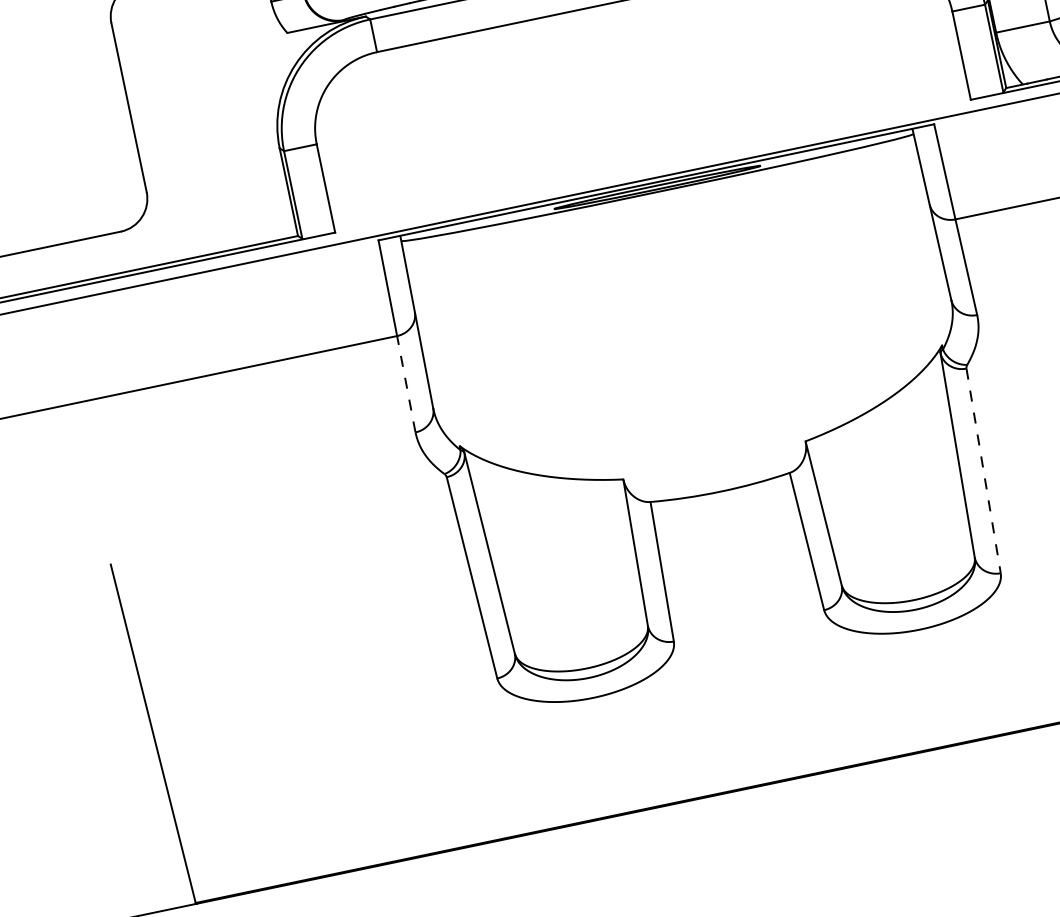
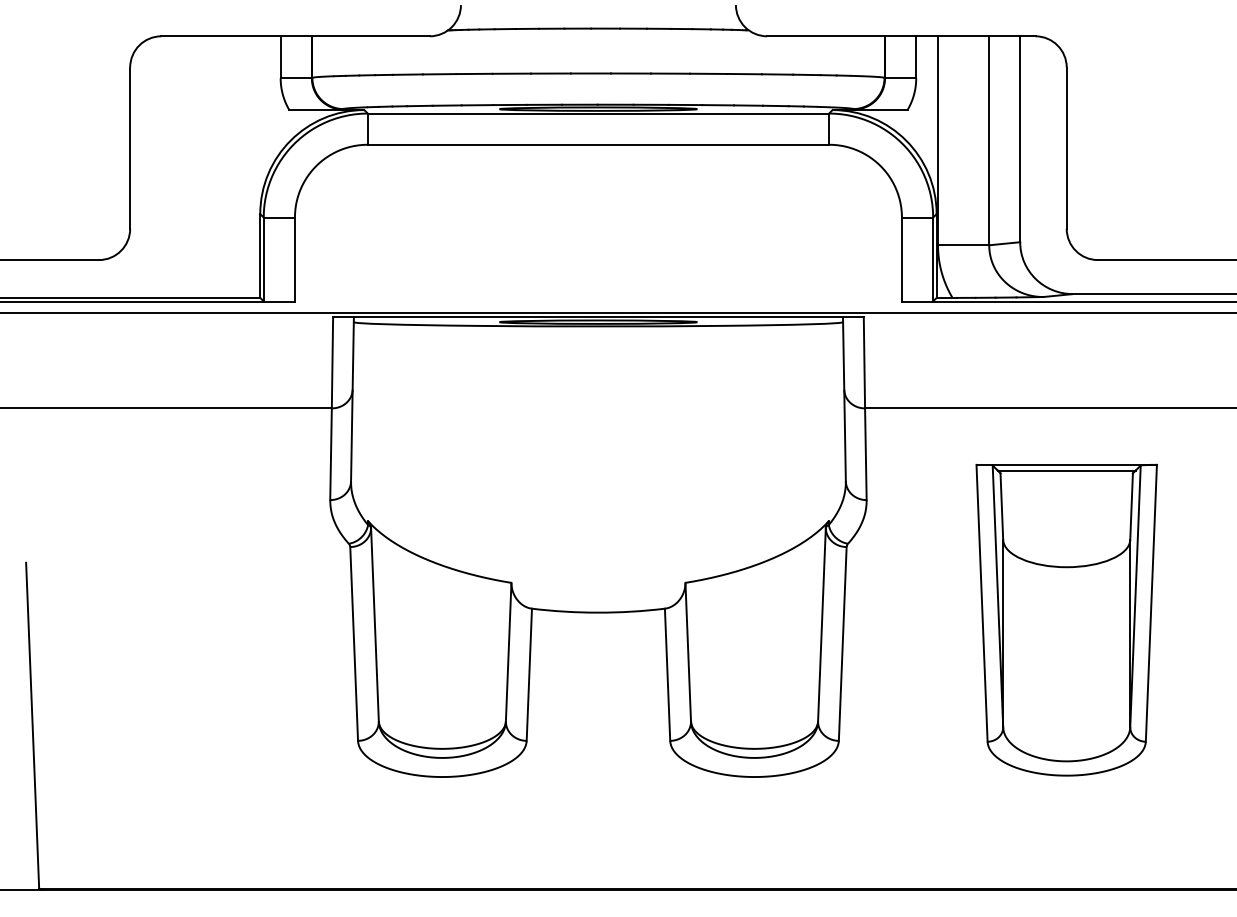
line: (406, 384) -> (331, 454), dashed -> solid
line: (983, 470) -> (842, 643), dashed -> solid

